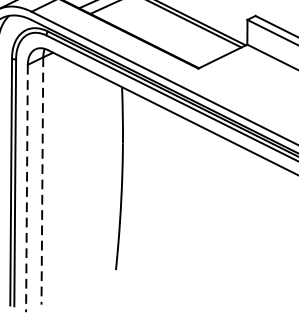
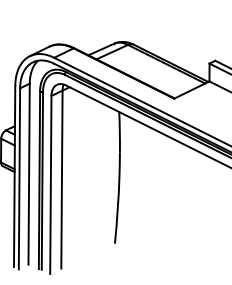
line: (41, 182) -> (61, 180), dashed -> solid
line: (26, 189) -> (50, 185), dashed -> solid

